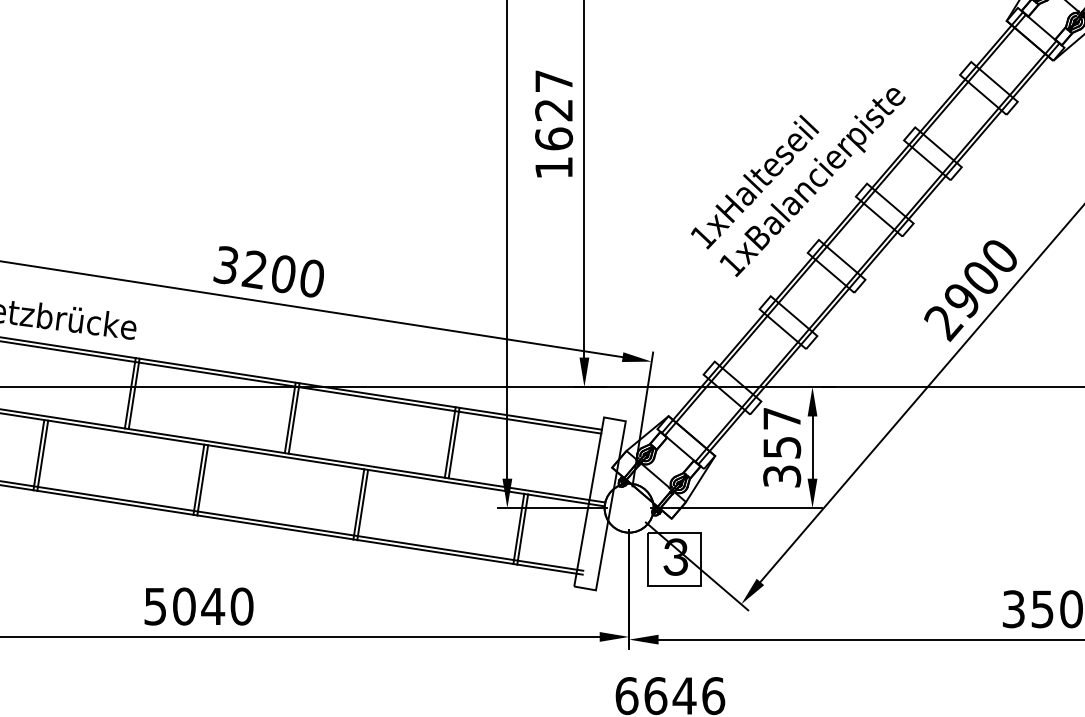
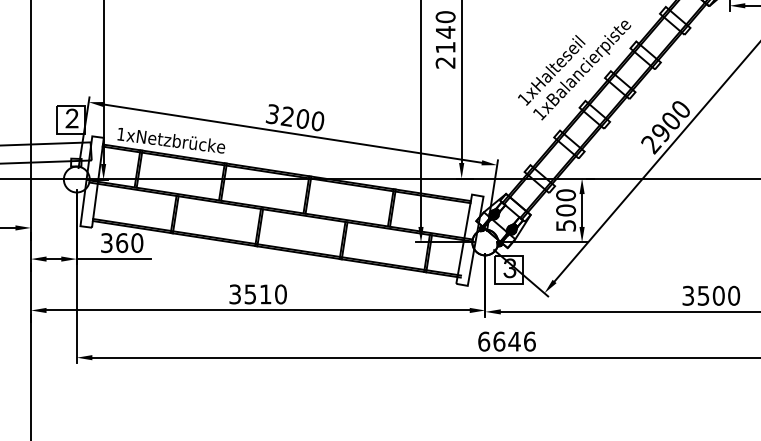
text: (553, 123) -> (445, 39), 1627 -> 2140
text: (782, 445) -> (566, 209), 357 -> 500
text: (184, 606) -> (250, 294), 5040 -> 3510

